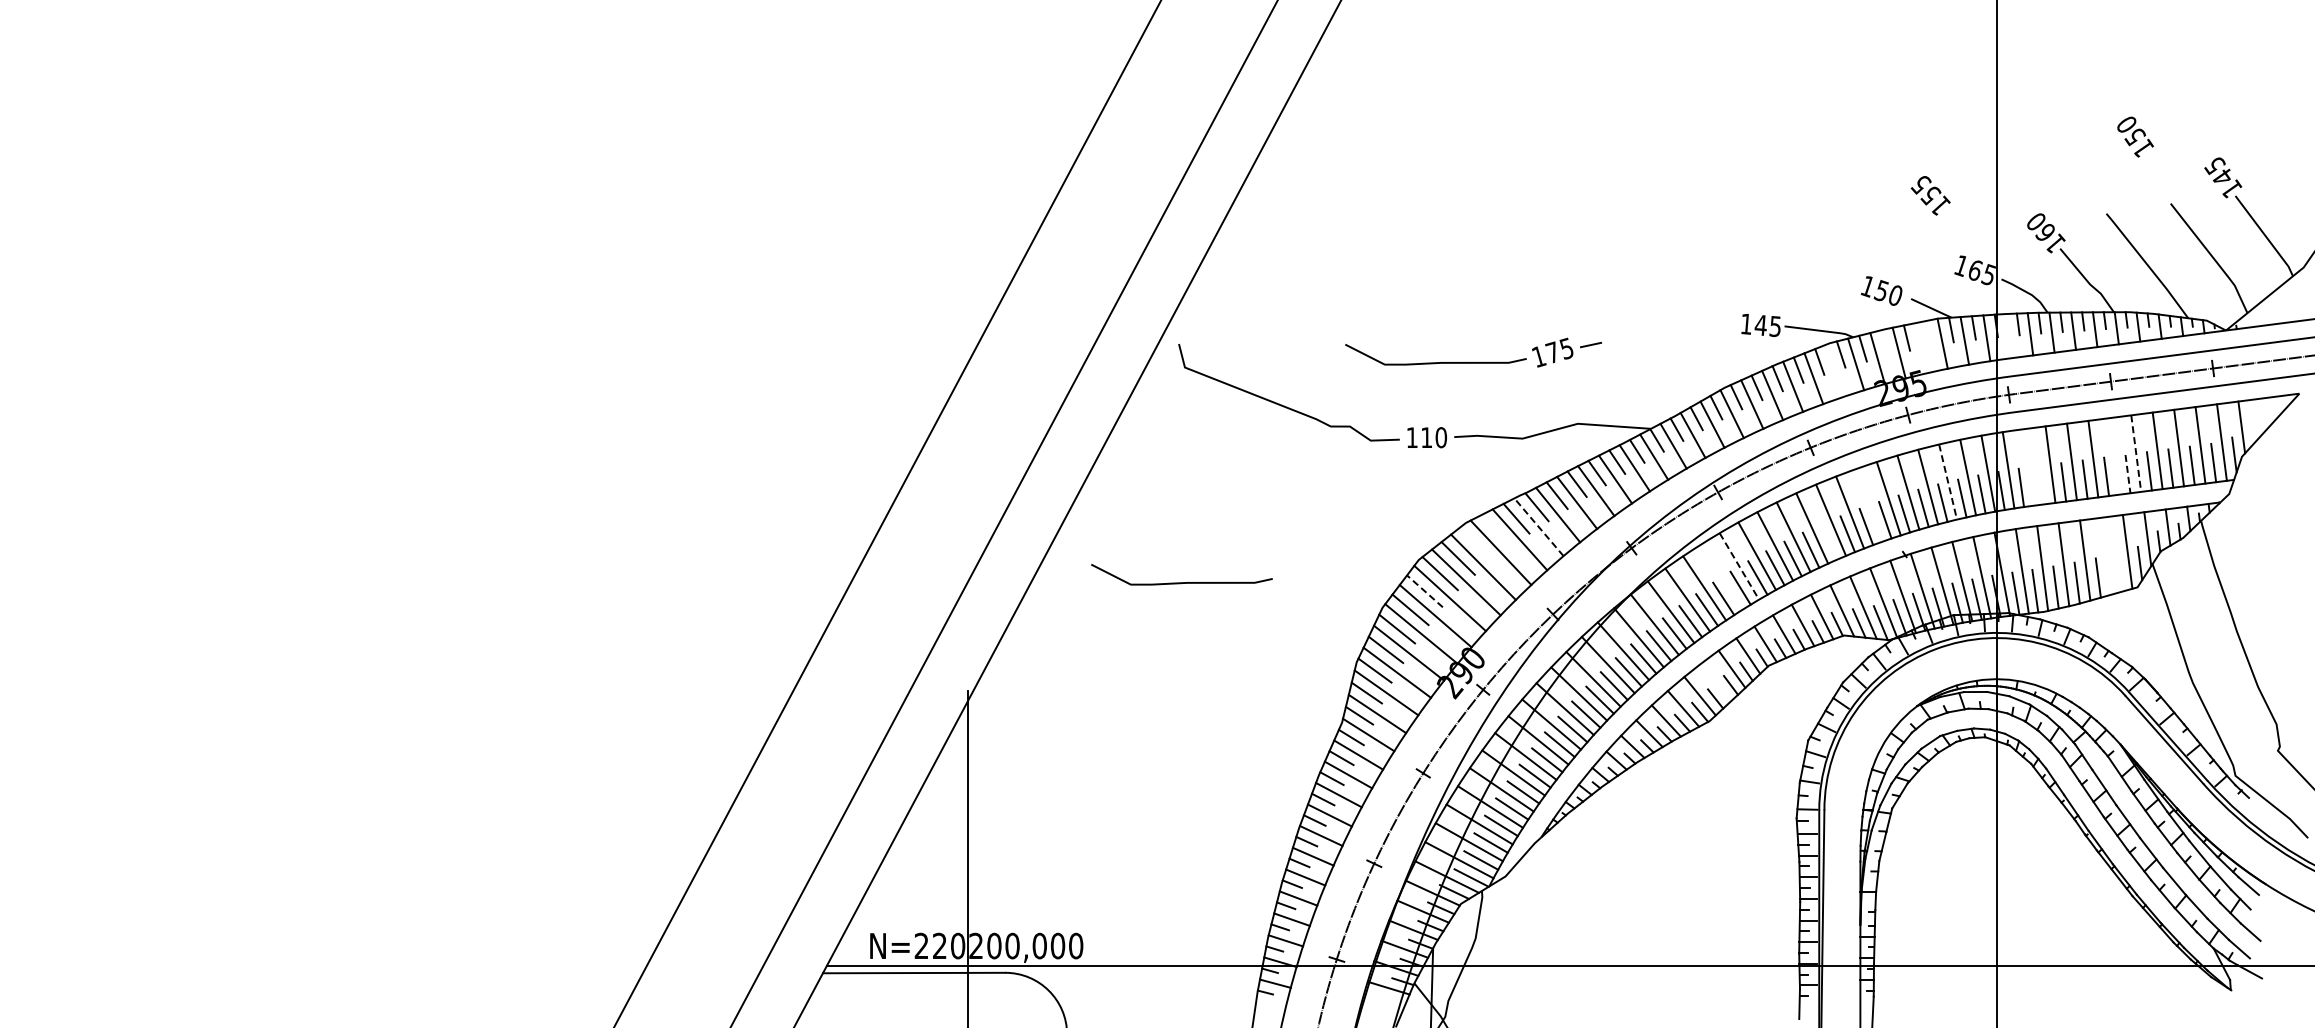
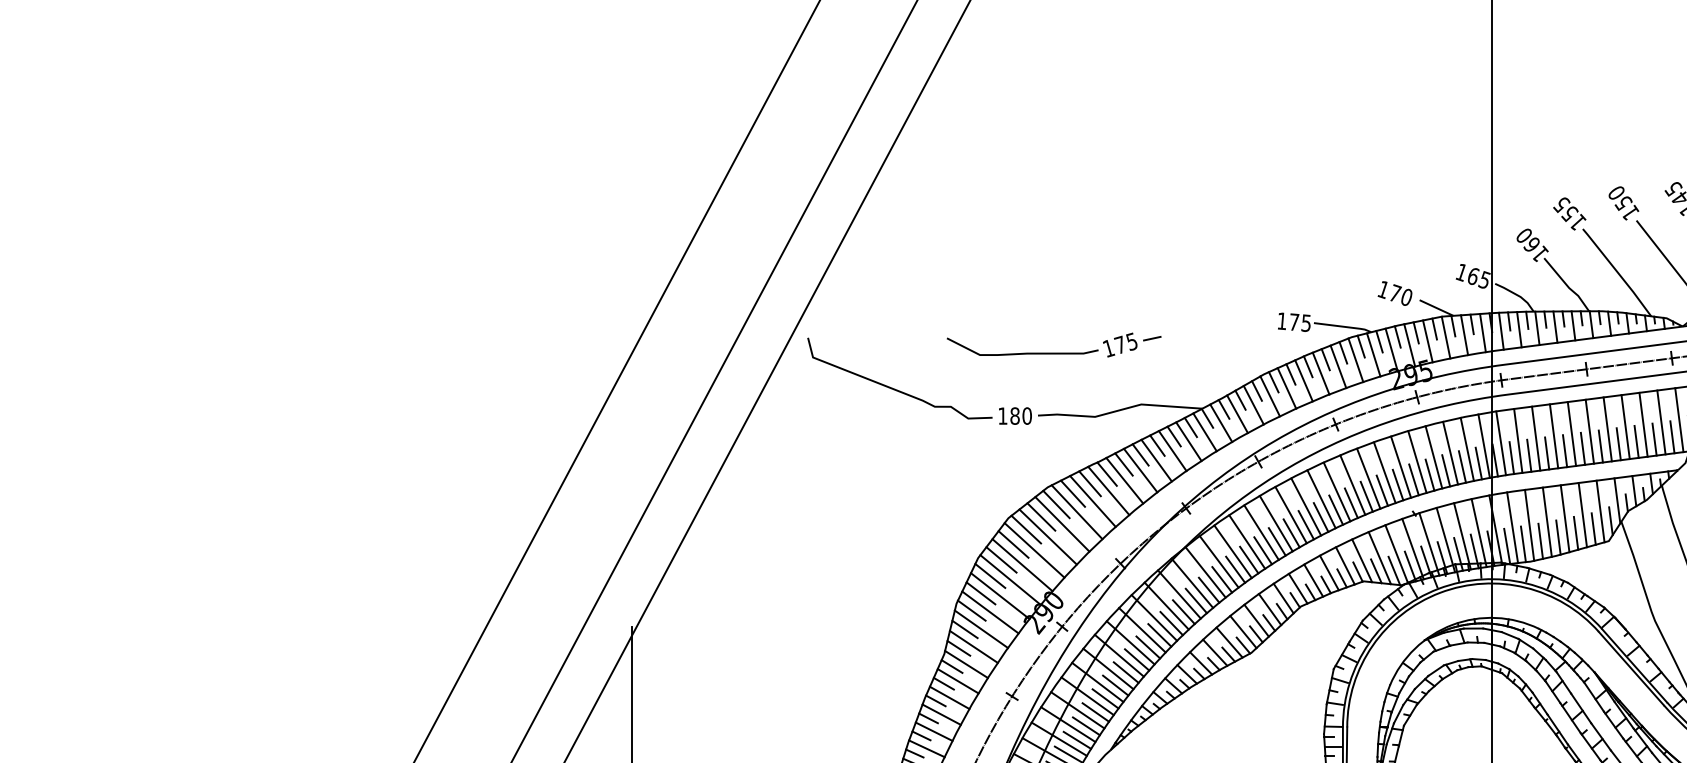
text: (2135, 136) -> (1623, 202), moved
text: (1930, 195) -> (1569, 213), moved
text: (1881, 290) -> (1394, 293), 150 -> 170
text: (1760, 324) -> (1293, 321), 145 -> 175
line: (1928, 333) -> (1434, 329), added
line: (2008, 336) -> (1501, 331), added
line: (1884, 342) -> (1397, 336), added
line: (1920, 348) -> (1427, 341), added
line: (1834, 370) -> (1355, 359), added
text: (1426, 437) -> (1014, 415), 110 -> 180
line: (2136, 453) -> (1607, 429), dashed -> solid
line: (2114, 456) -> (1589, 431), added
line: (2029, 467) -> (1518, 440), added
line: (2128, 474) -> (1601, 446), dashed -> solid
line: (1948, 482) -> (1450, 453), dashed -> solid
line: (2041, 485) -> (1528, 456), added
line: (1869, 505) -> (1384, 472), added
line: (1538, 527) -> (1108, 491), dashed -> solid
line: (1495, 530) -> (1072, 493), added
line: (1829, 541) -> (1351, 502), added
line: (1476, 543) -> (1056, 504), added
line: (2106, 555) -> (1582, 514), added
line: (1739, 566) -> (1276, 523), dashed -> solid
line: (2119, 572) -> (1593, 528), added
line: (1721, 576) -> (1261, 532), added
curve: (1181, 582) -> (810, 537), removed
line: (1424, 591) -> (1013, 544), dashed -> solid
line: (1715, 682) -> (1256, 620), added

